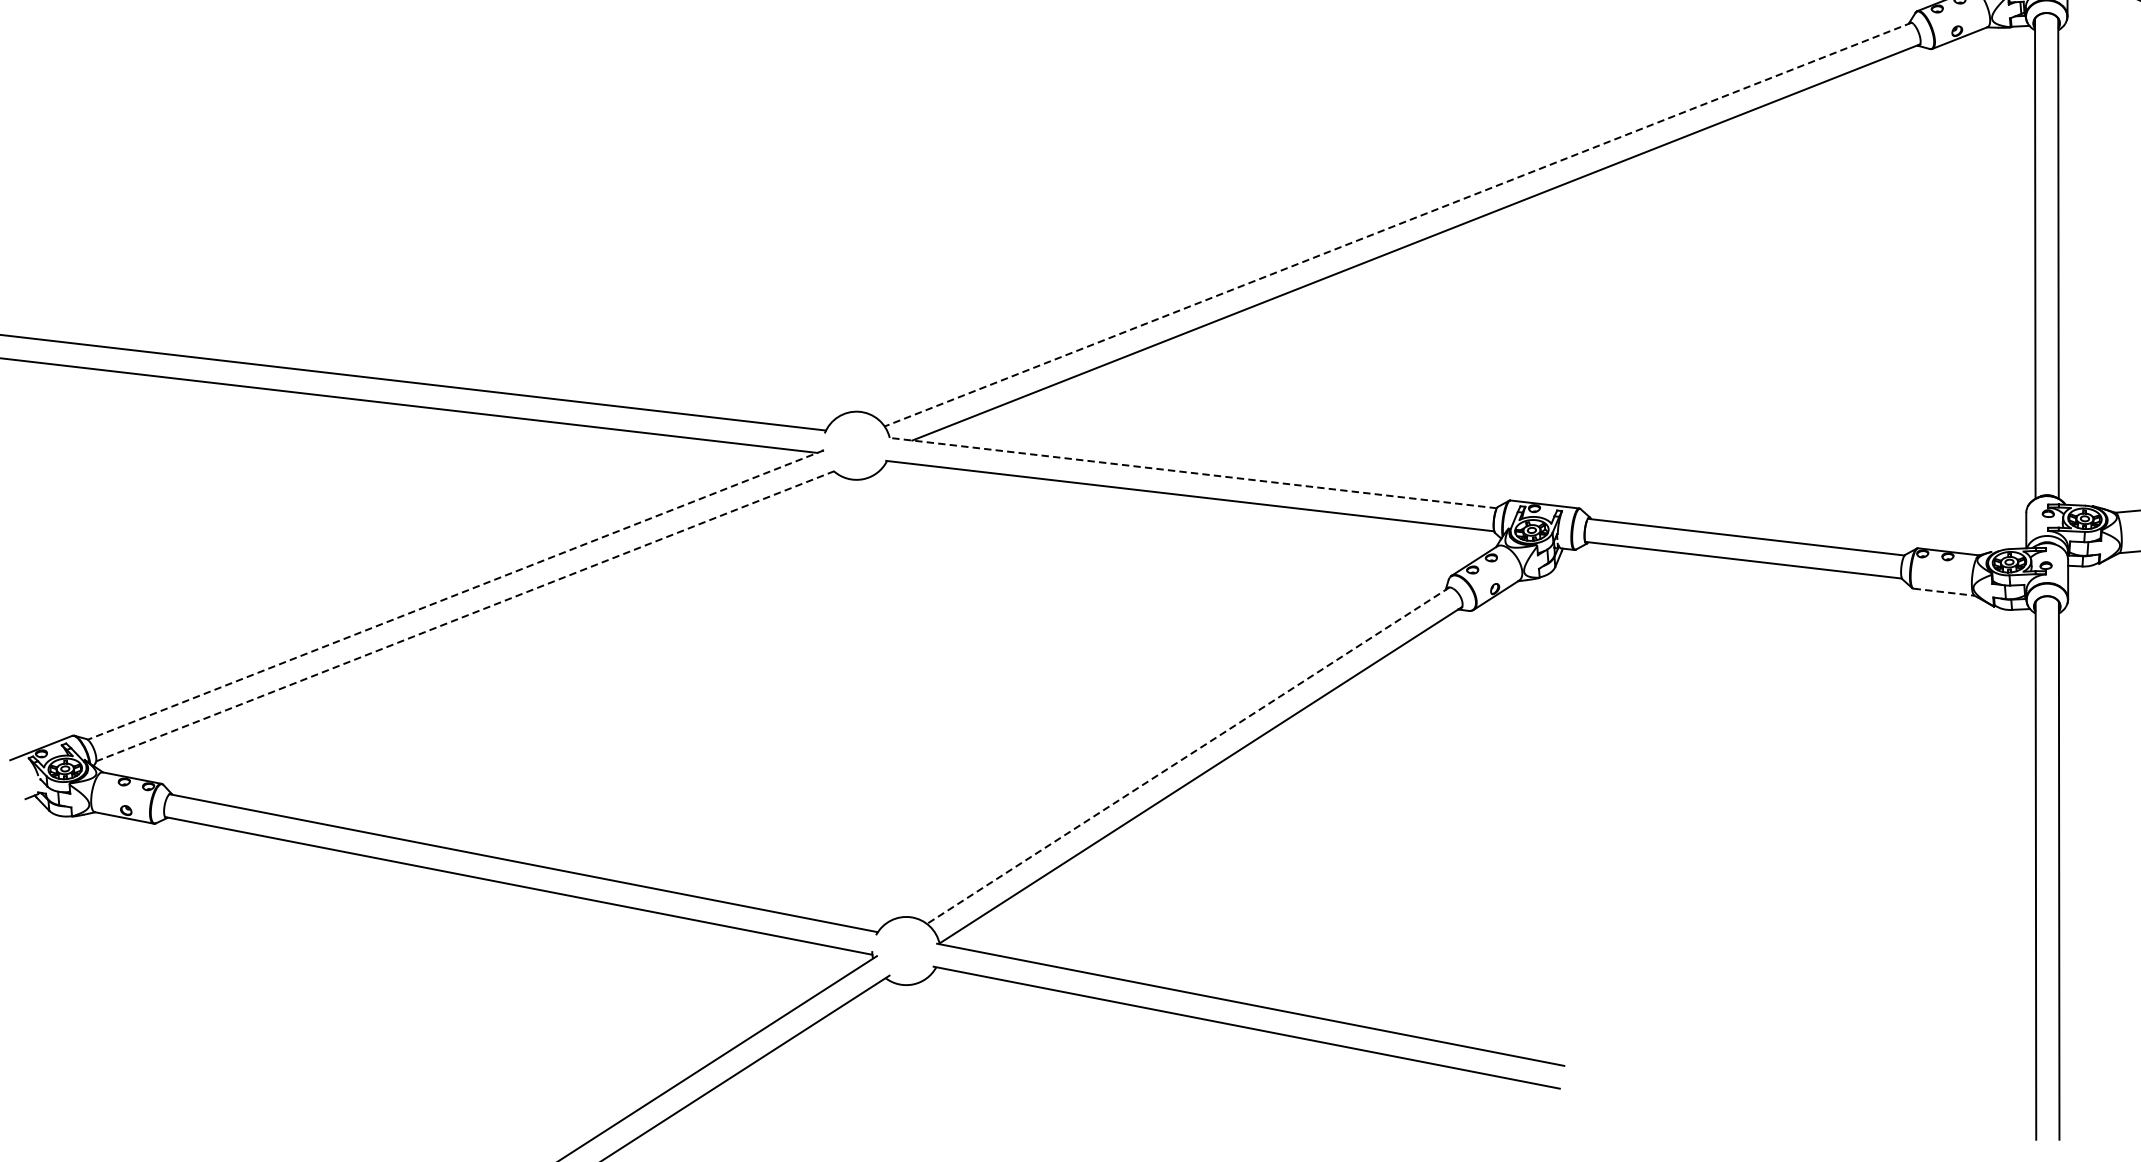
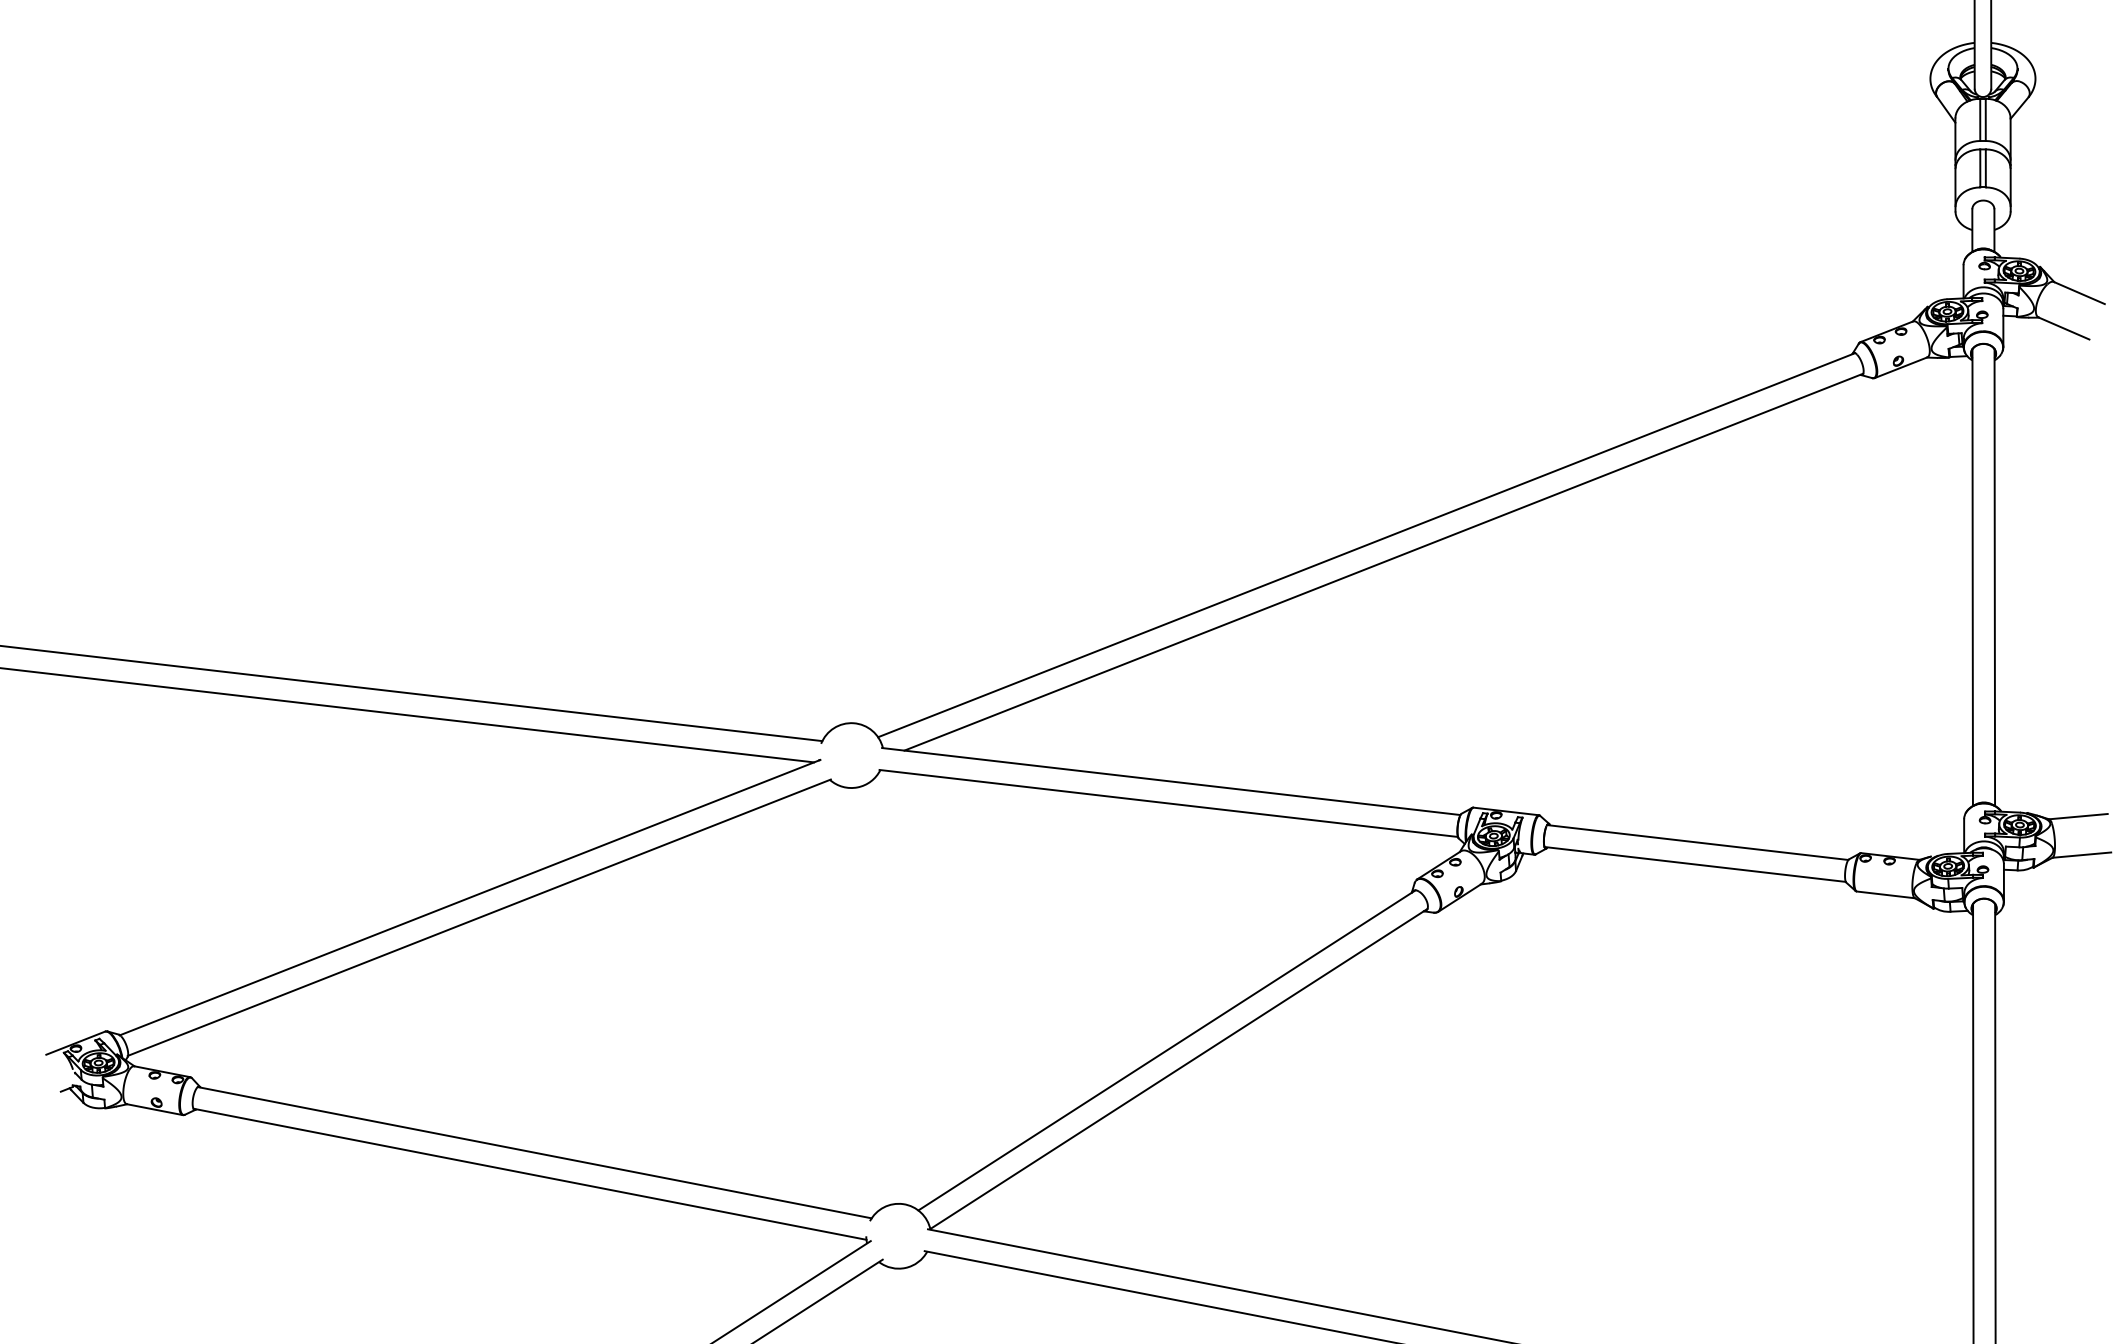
line: (1398, 224) -> (1366, 545), dashed -> solid
line: (1192, 473) -> (1170, 781), dashed -> solid
line: (1944, 591) -> (1886, 894), dashed -> solid
line: (455, 594) -> (469, 897), dashed -> solid
line: (465, 615) -> (479, 917), dashed -> solid
line: (1188, 755) -> (1167, 1050), dashed -> solid

